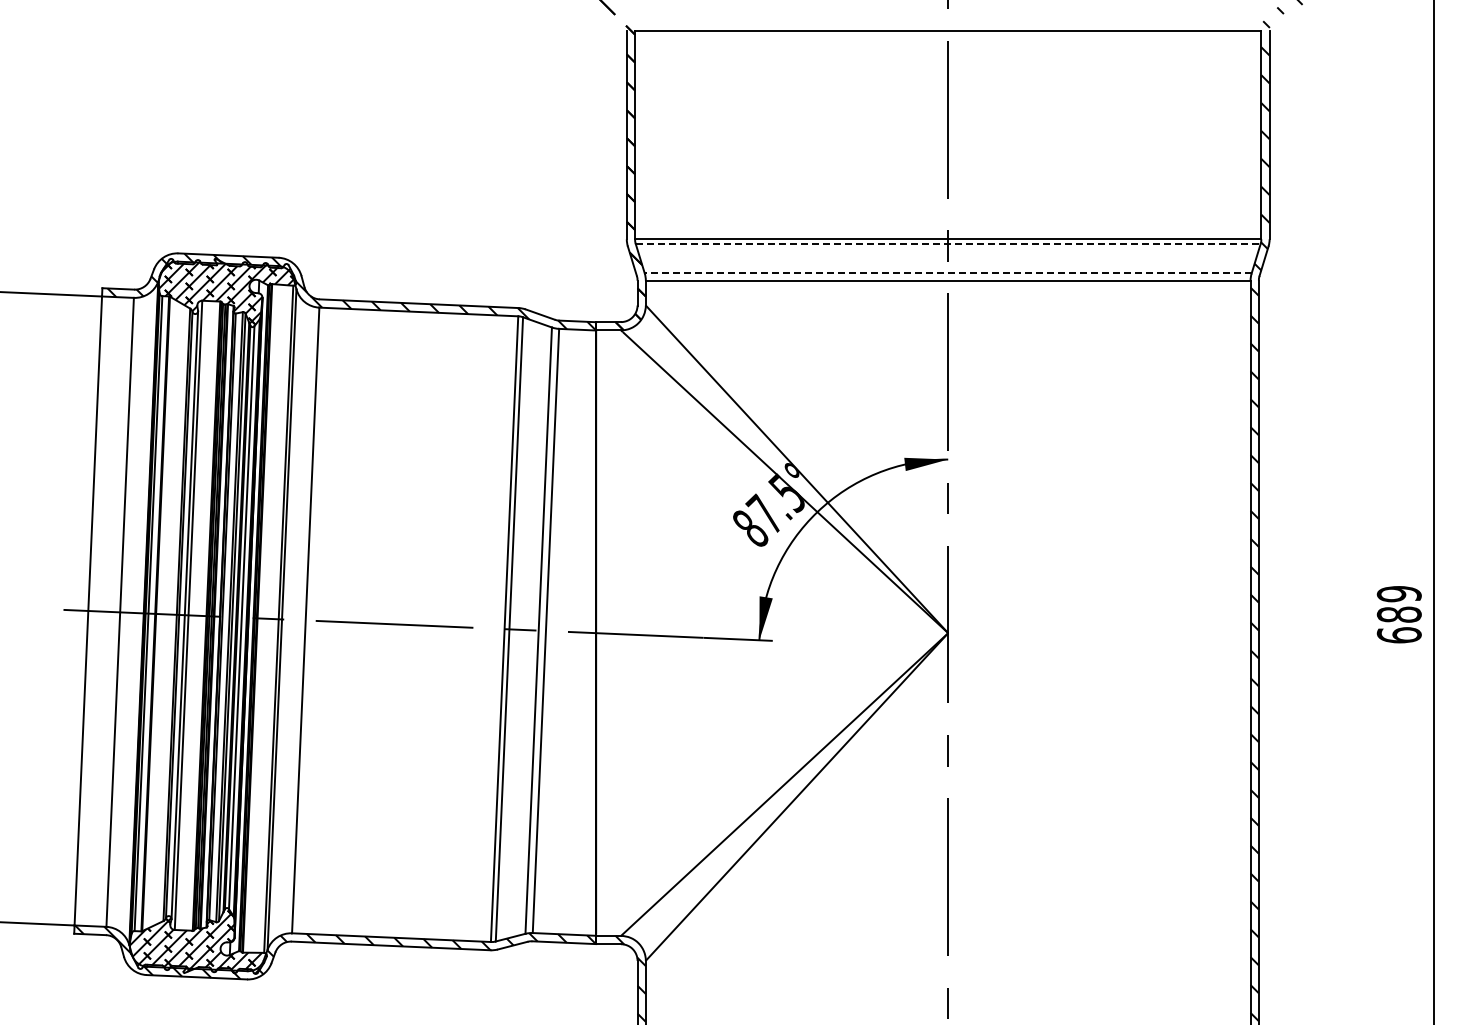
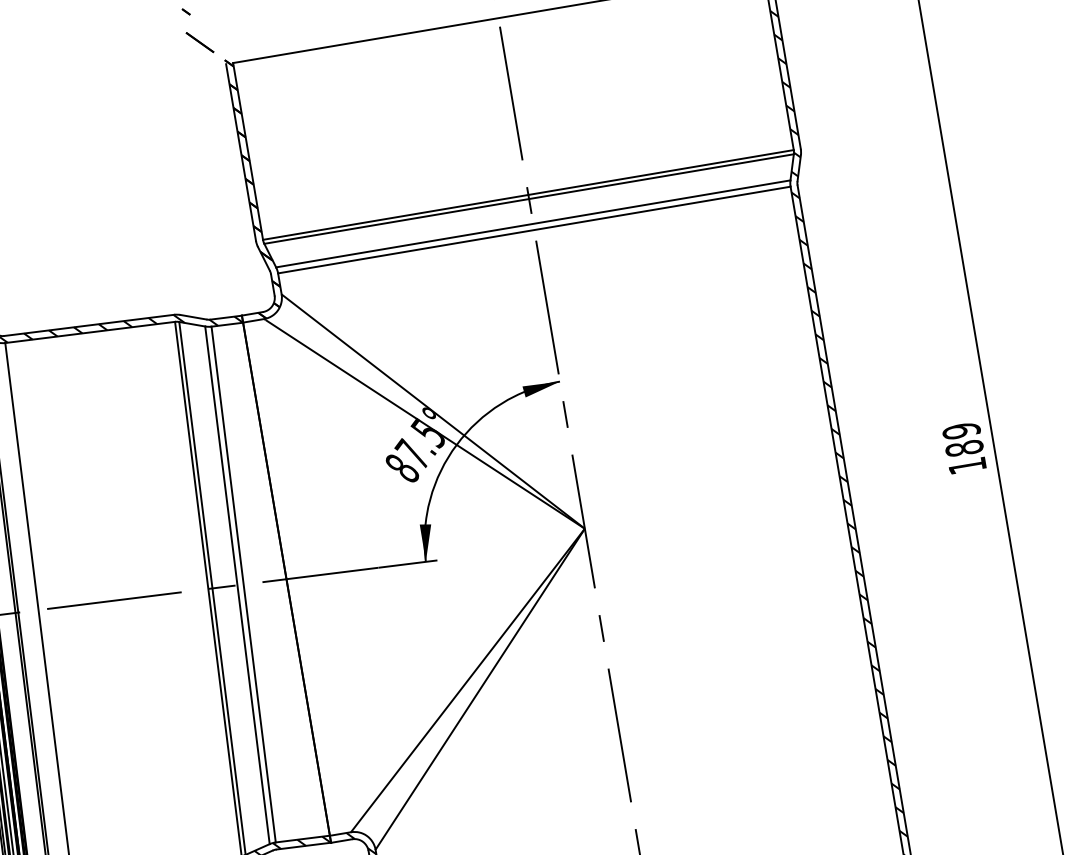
line: (948, 244) -> (529, 199), dashed -> solid
line: (947, 273) -> (532, 224), dashed -> solid
text: (1398, 635) -> (966, 466), 689 -> 189

